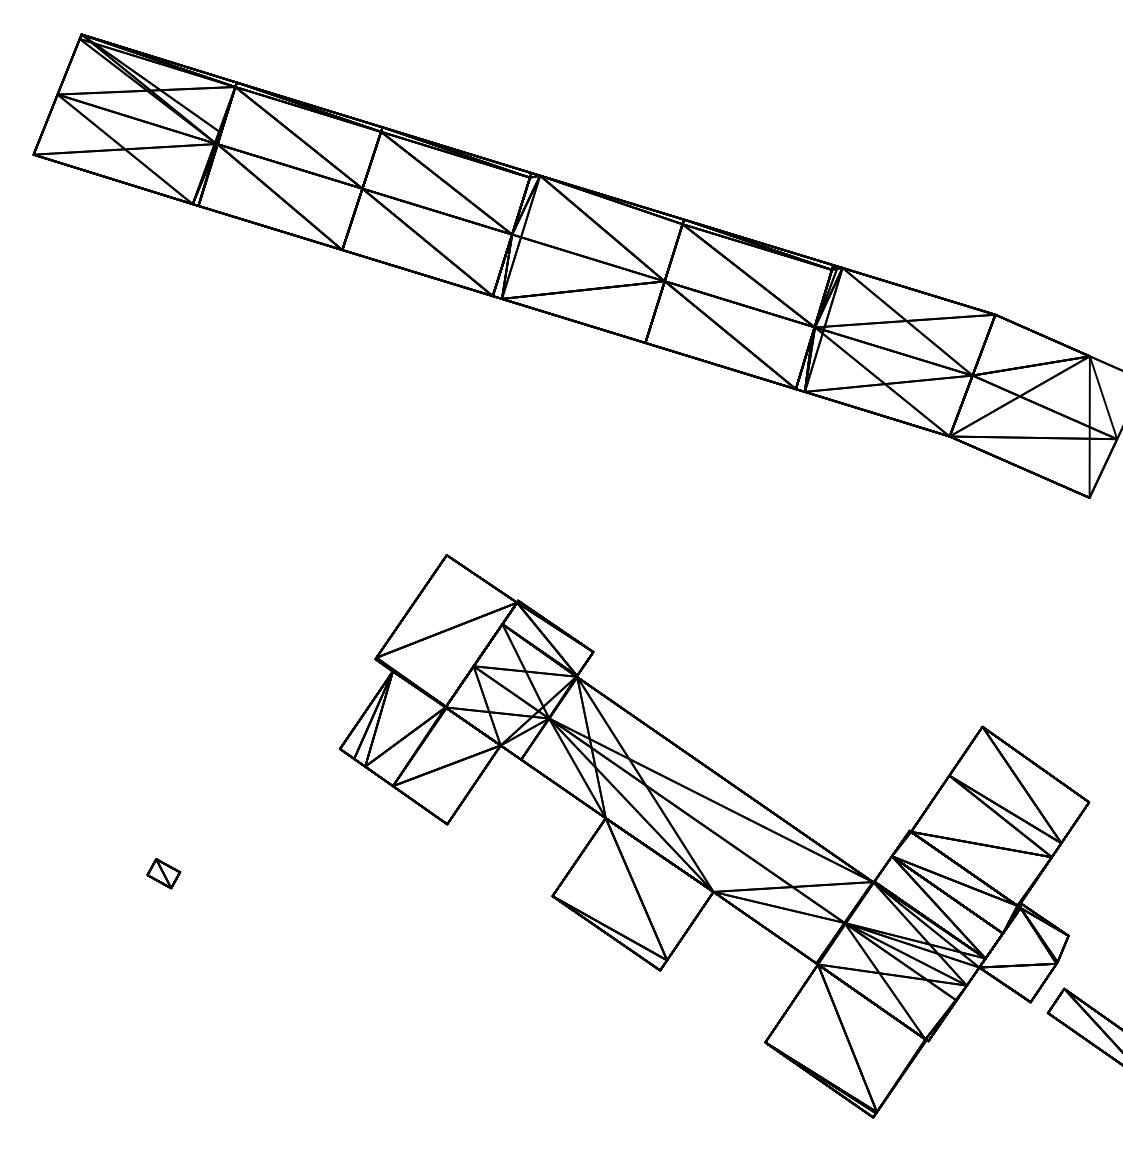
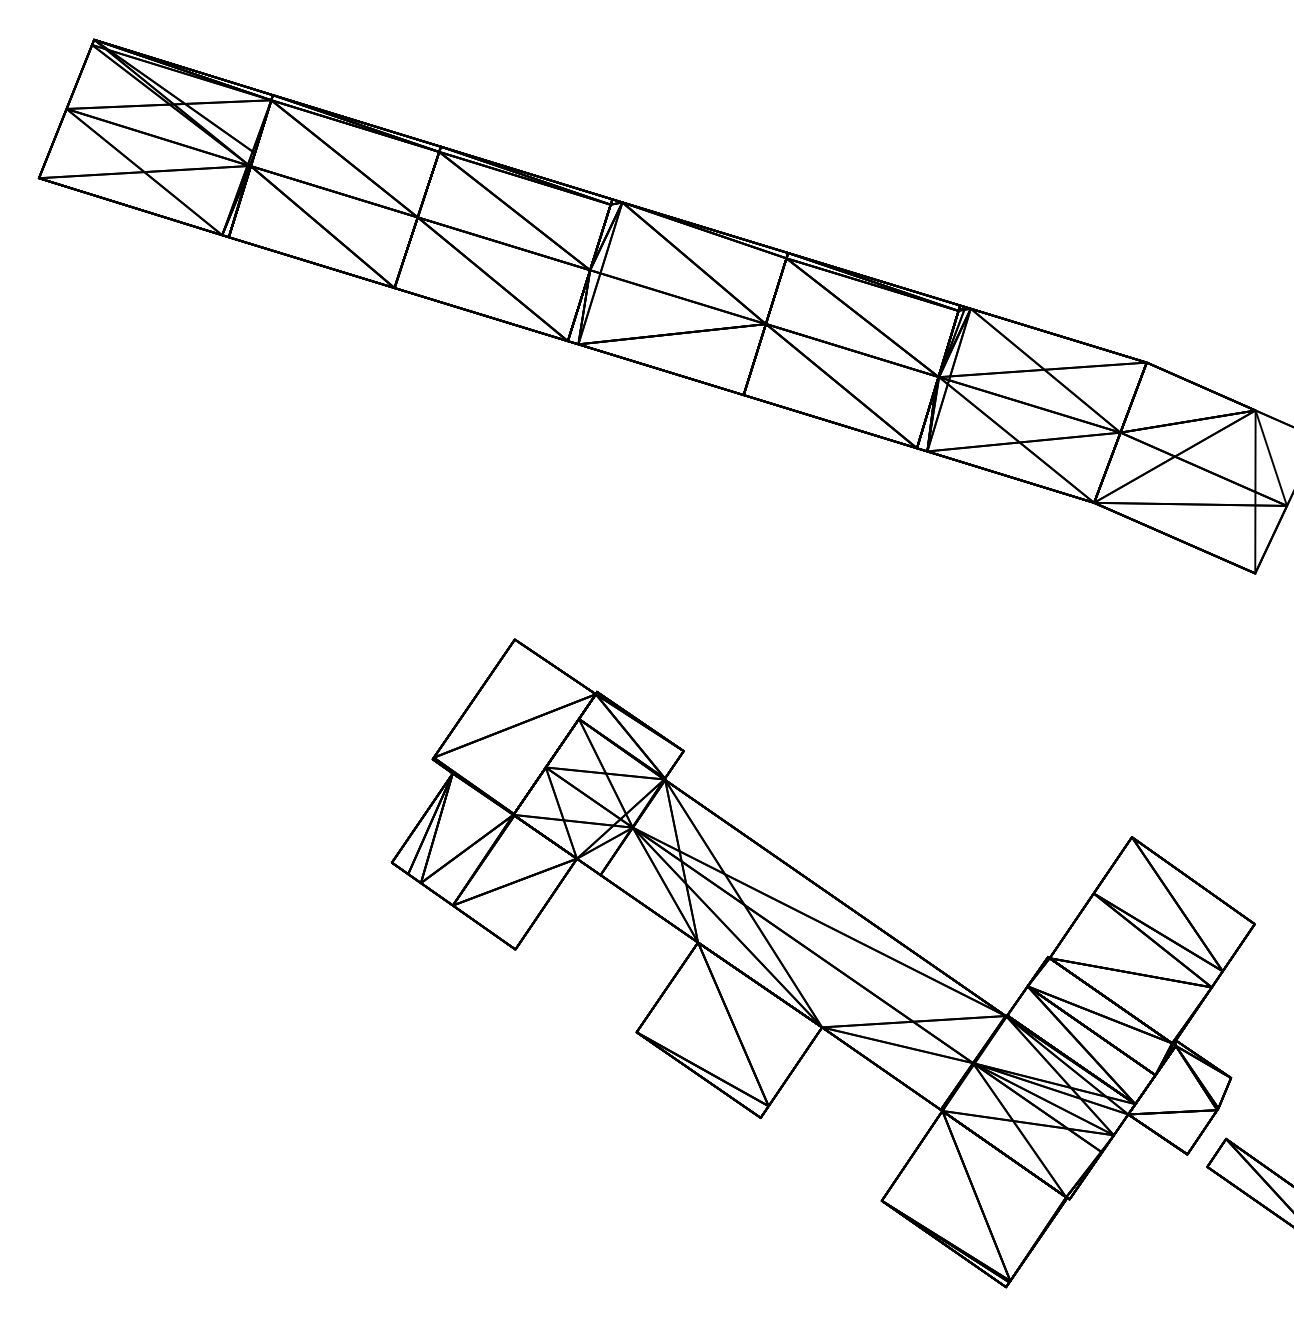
part: (163, 873) -> (188, 1006), removed

